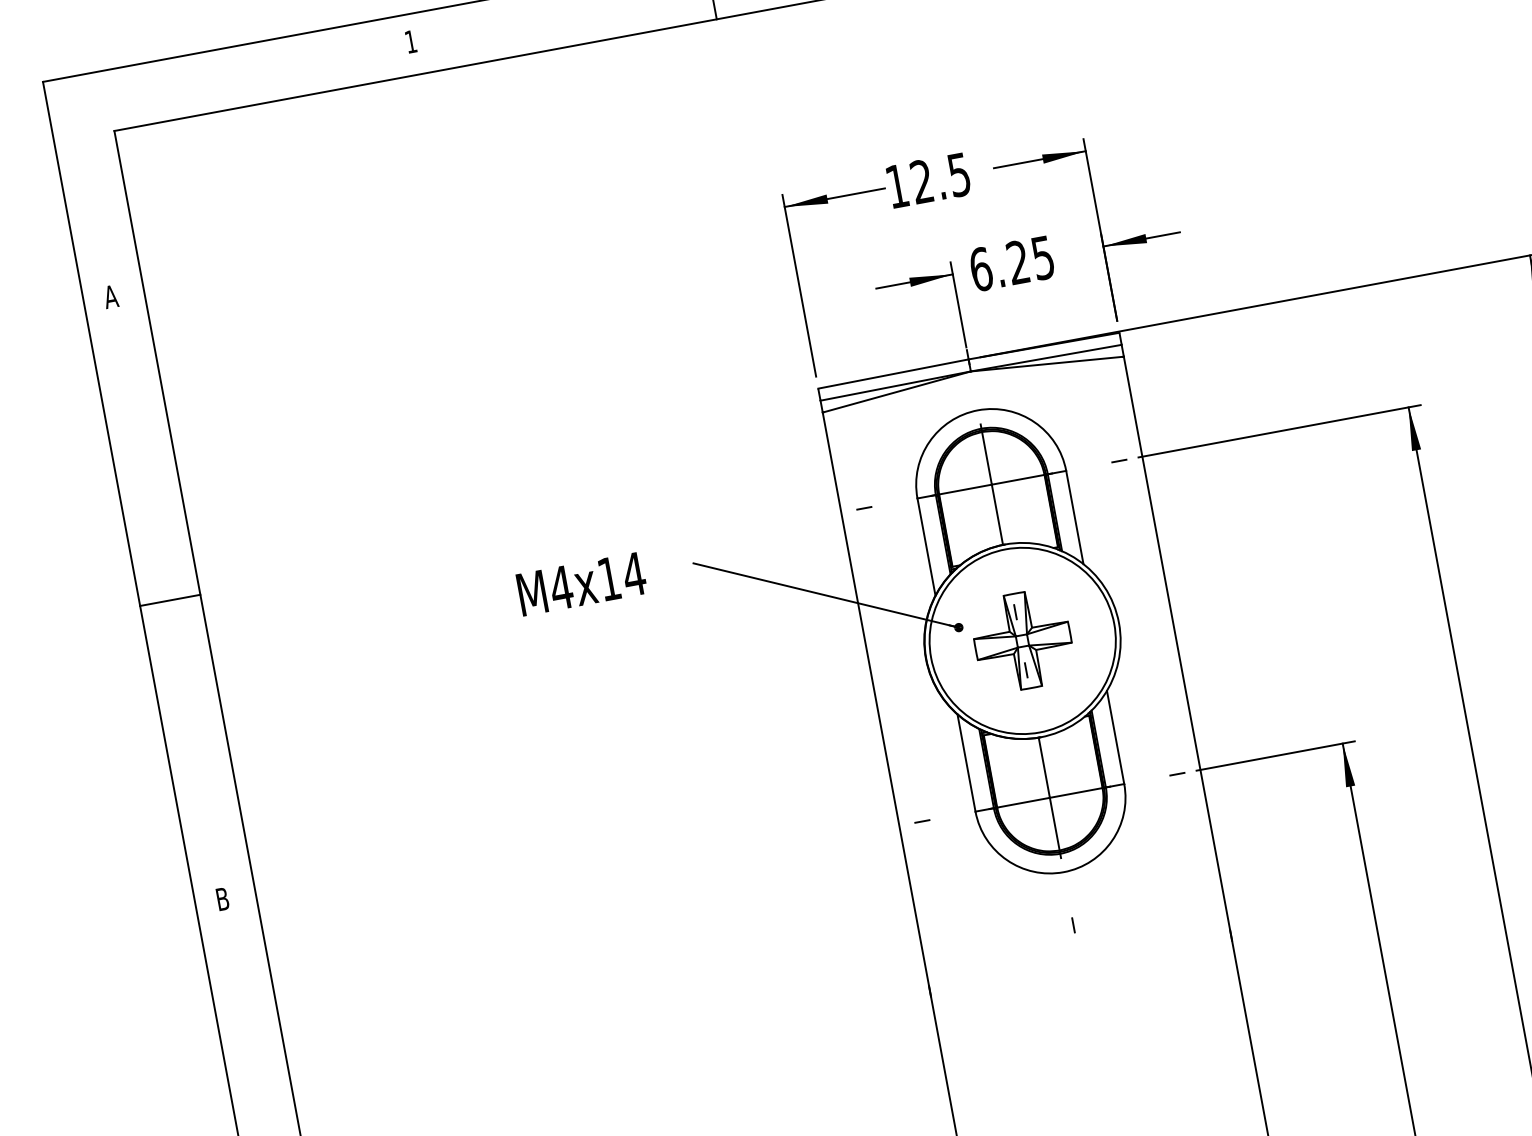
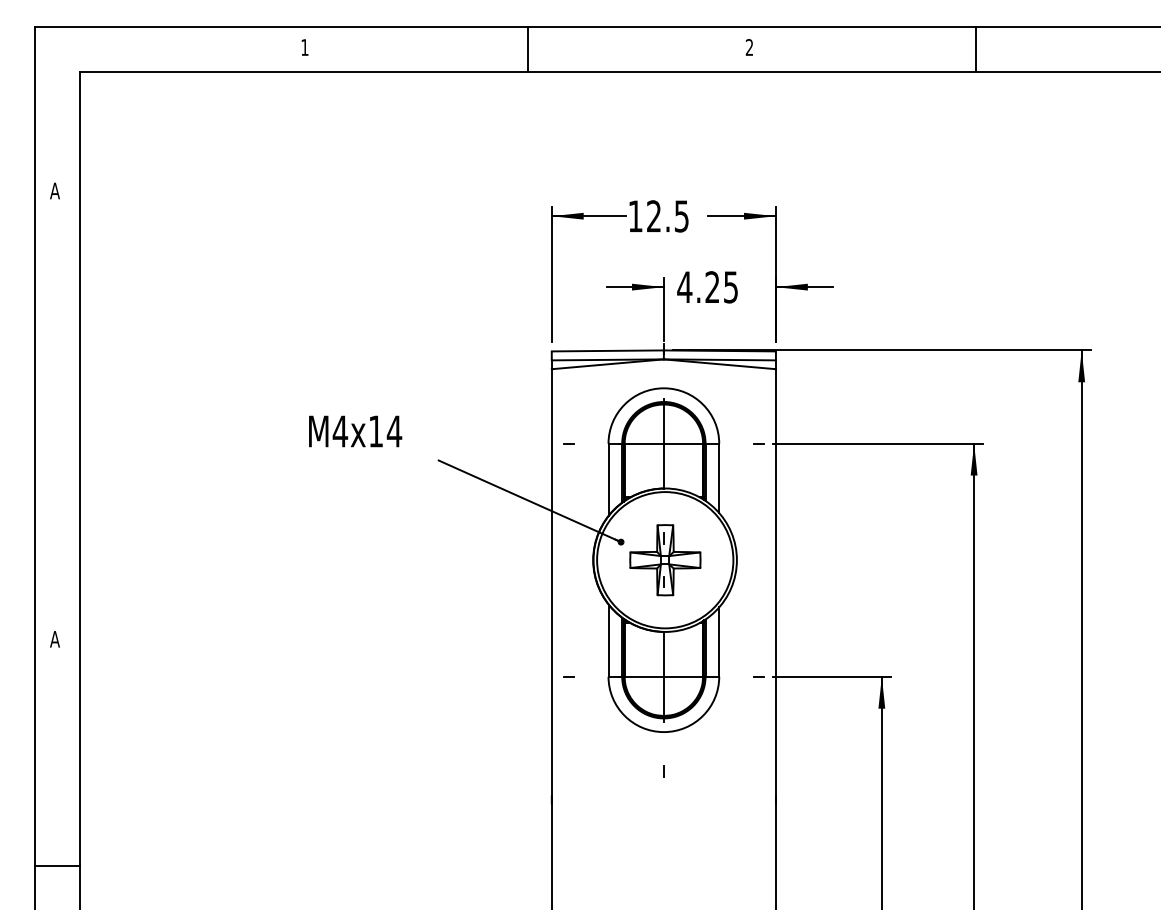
text: (980, 269) -> (684, 287), 6.25 -> 4.25
text: (581, 584) -> (355, 431), moved
line: (169, 600) -> (56, 417), removed
text: (221, 899) -> (54, 639), B -> A

